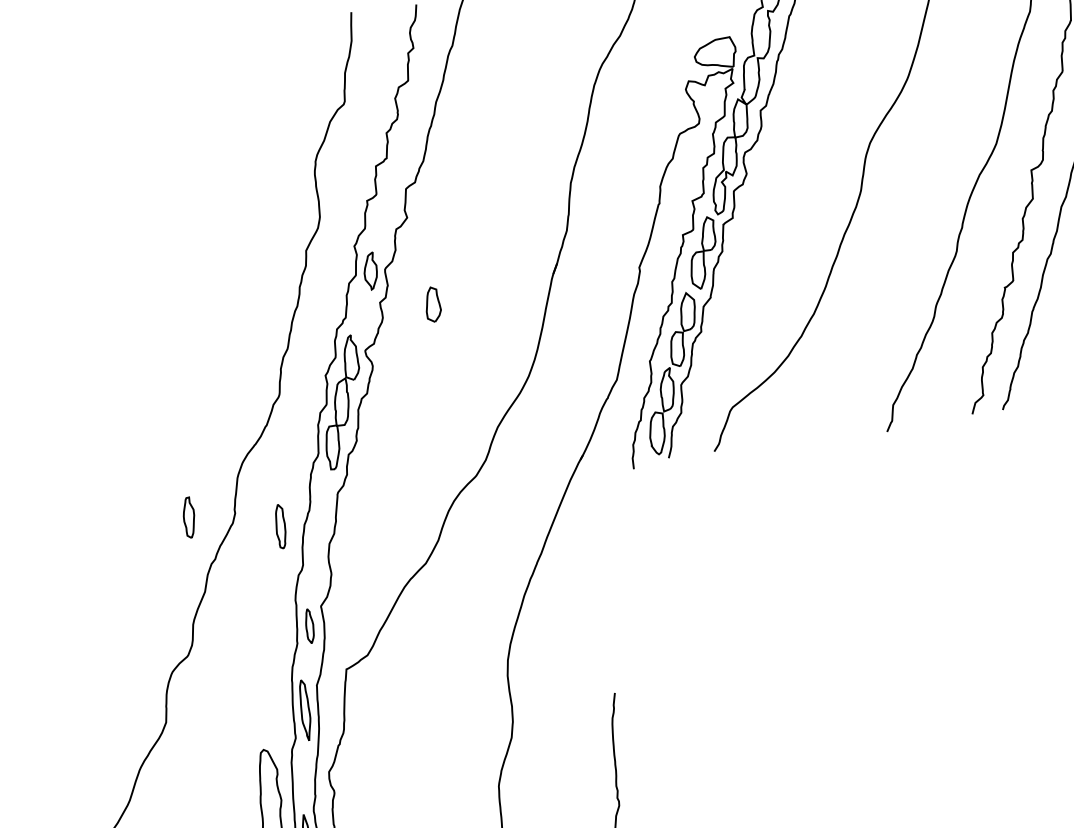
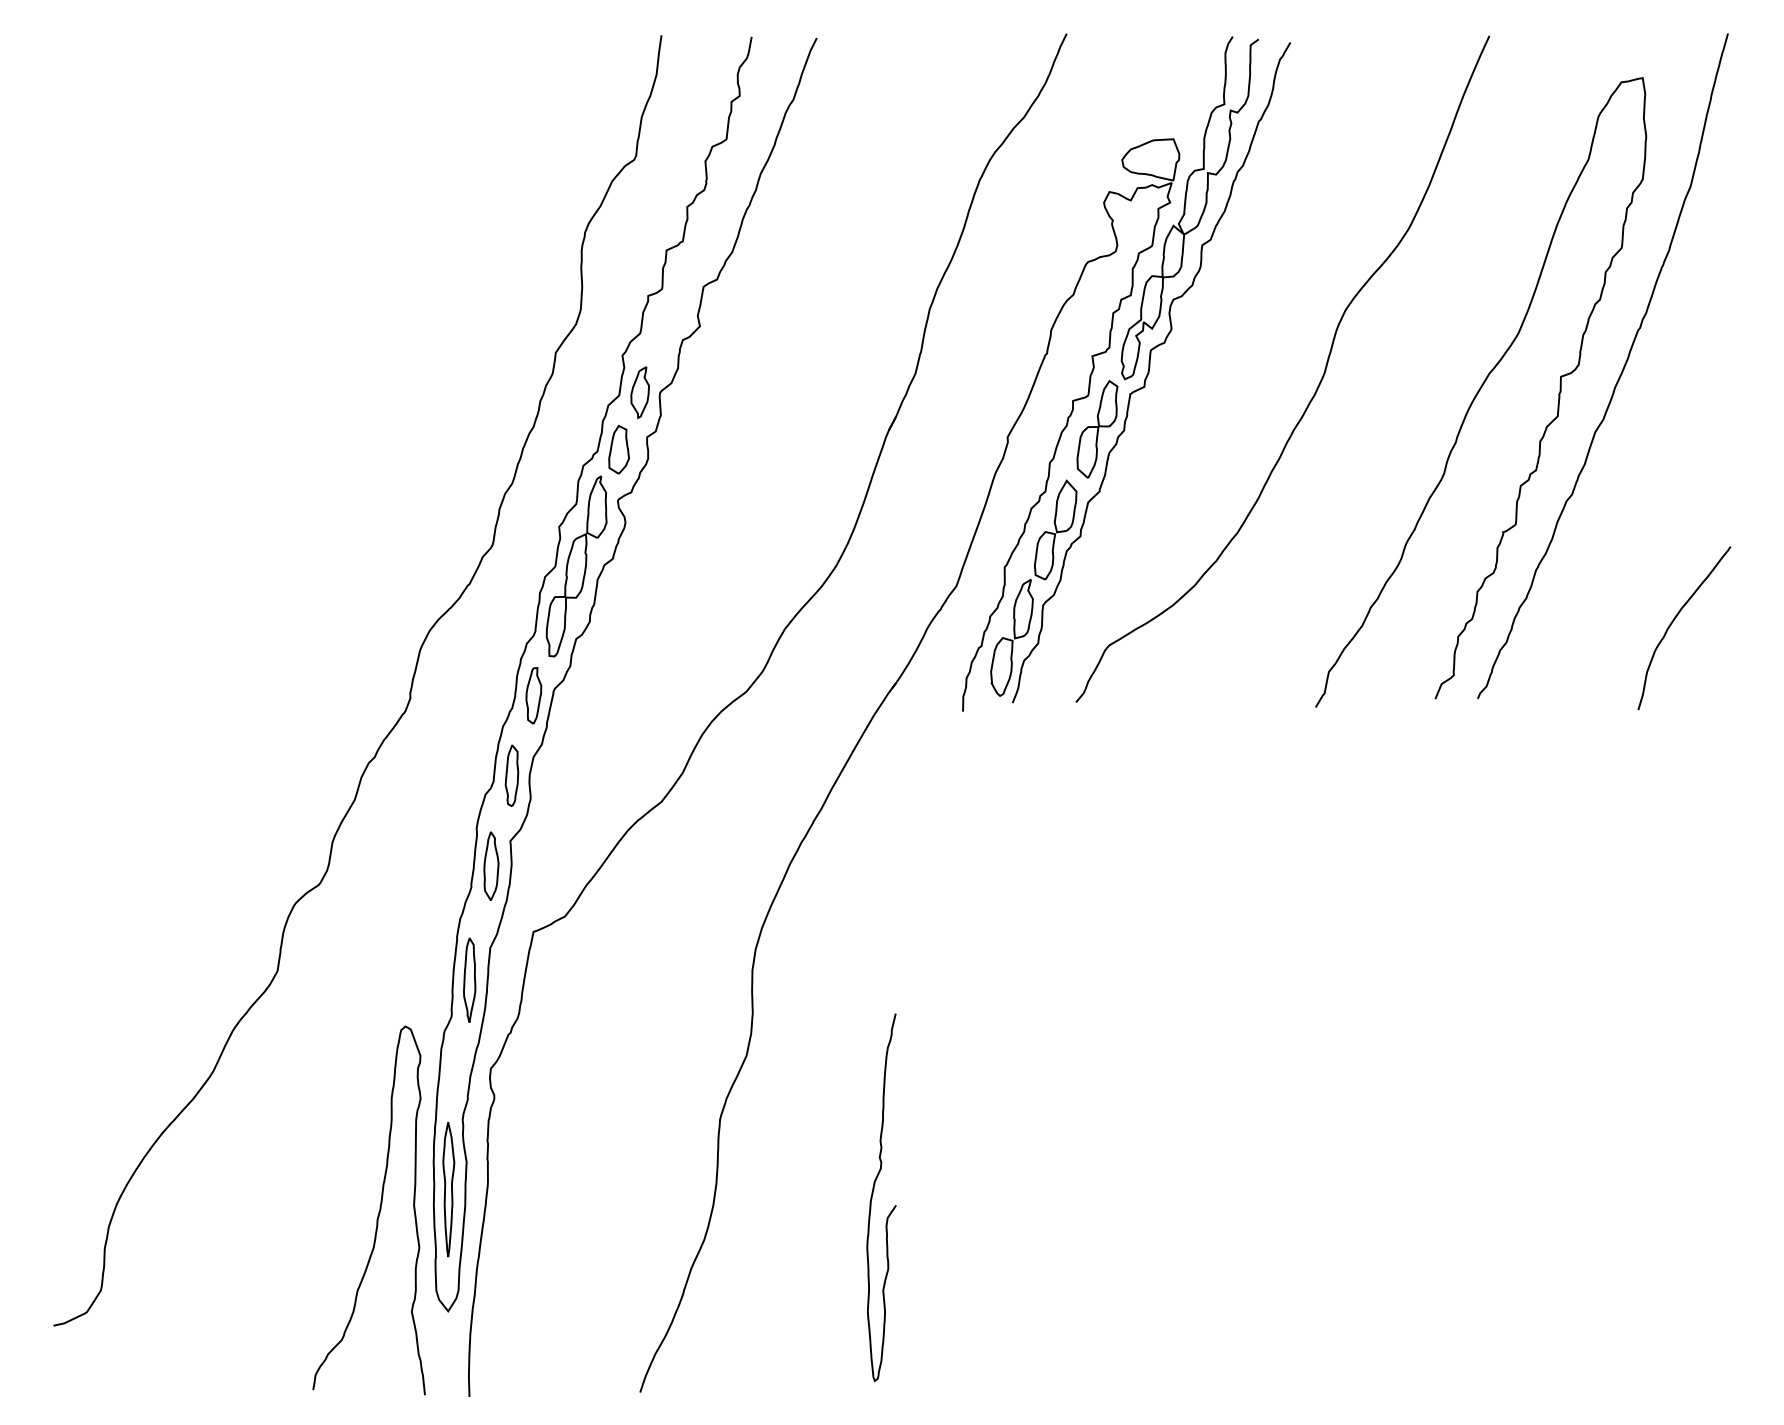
part: (432, 304) -> (618, 449), moved
part: (188, 517) -> (533, 695), moved
part: (280, 526) -> (511, 775), moved
part: (309, 625) -> (491, 865), size x1.43

